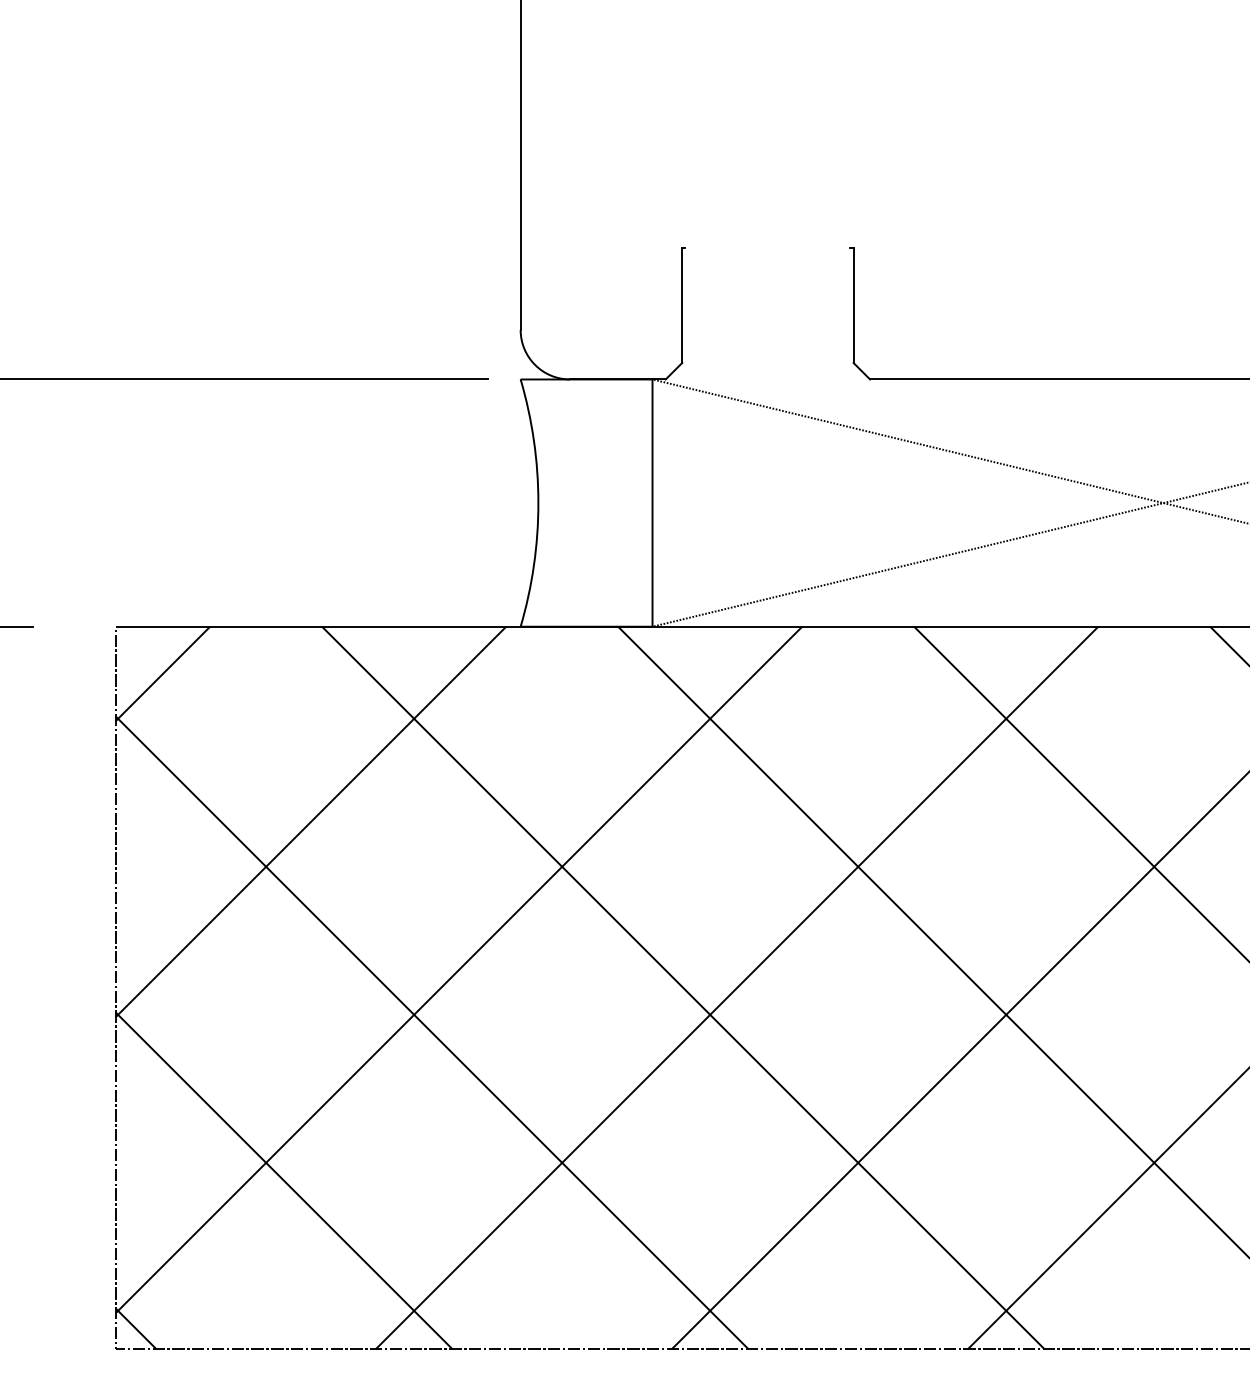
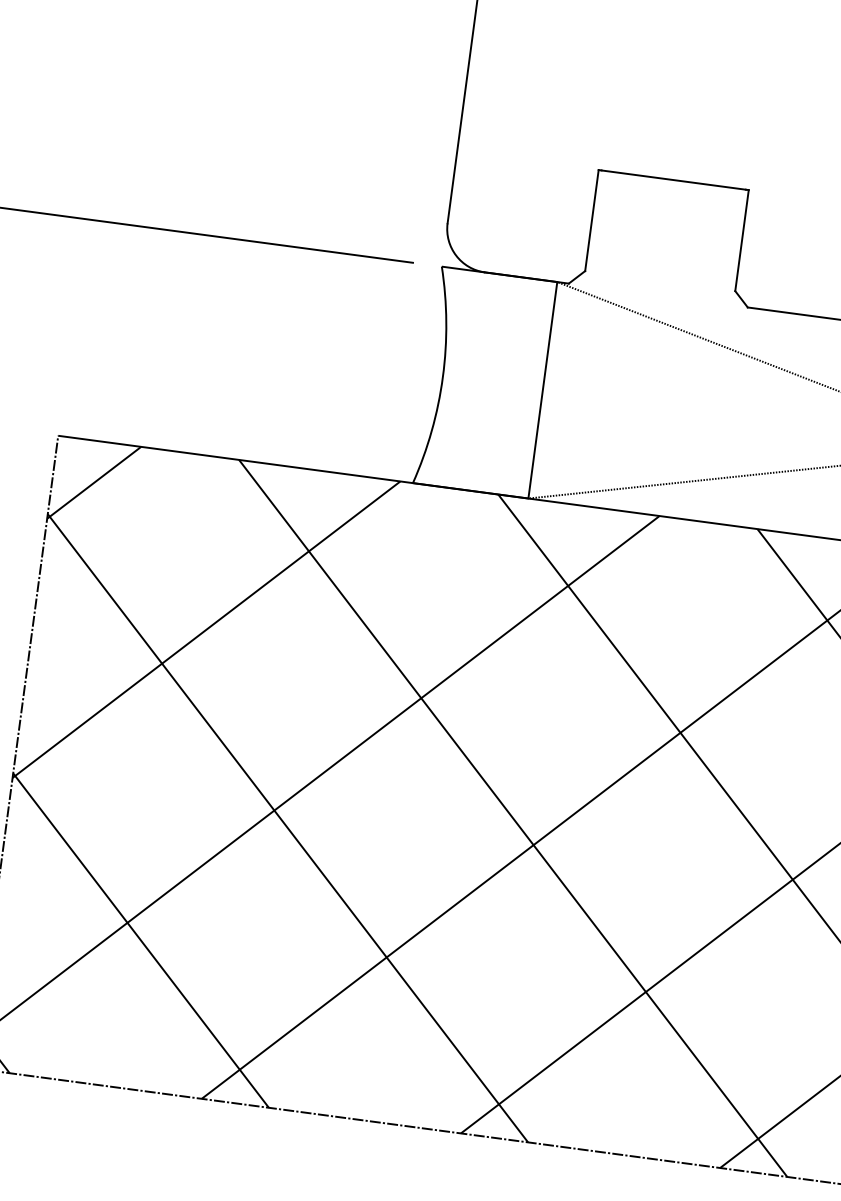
line: (767, 247) -> (673, 179), added

